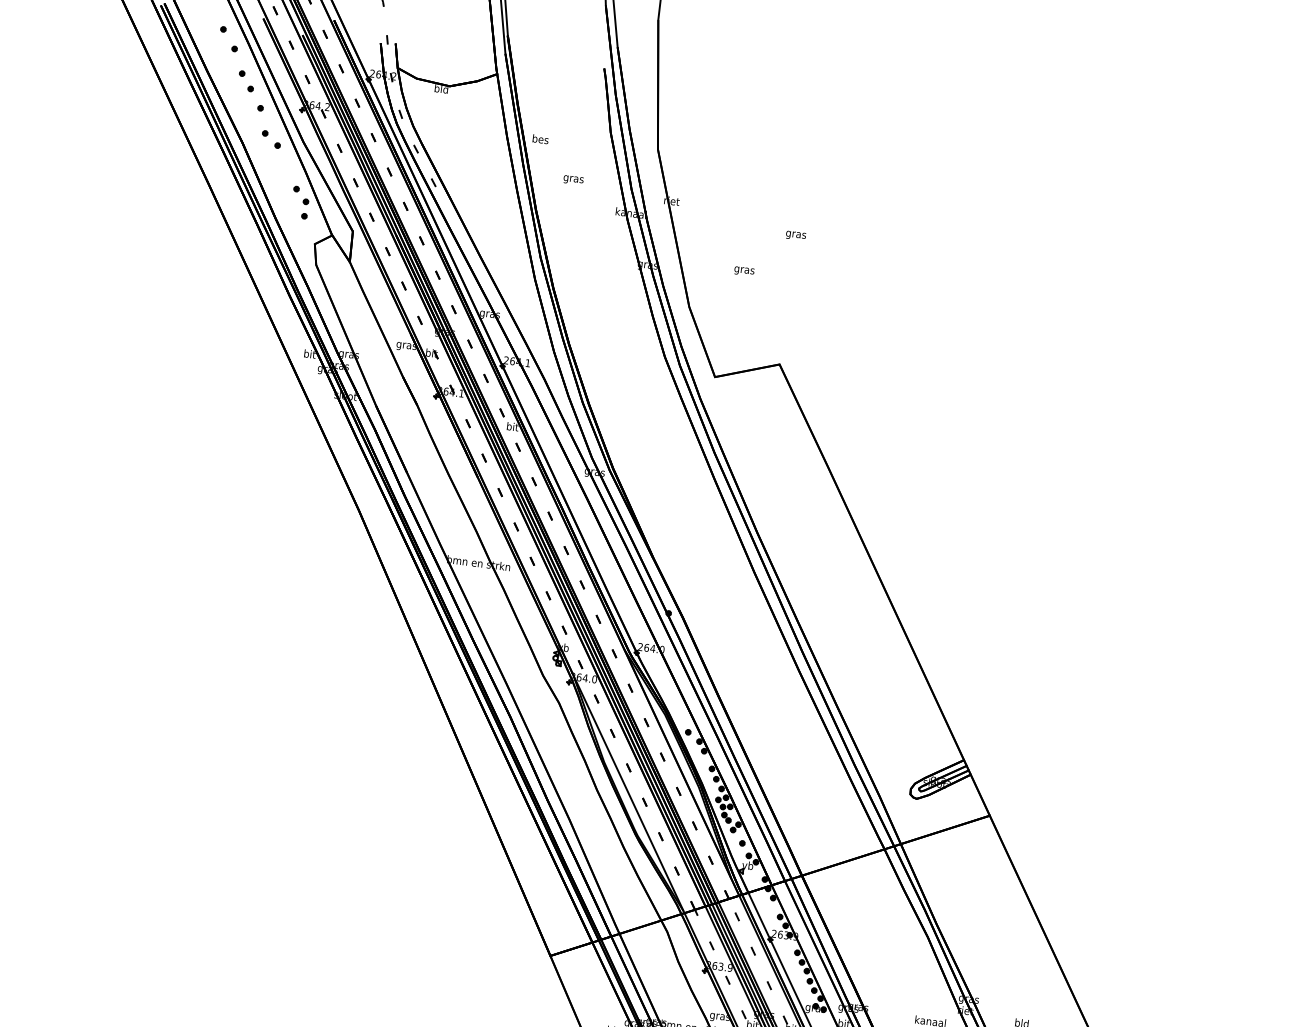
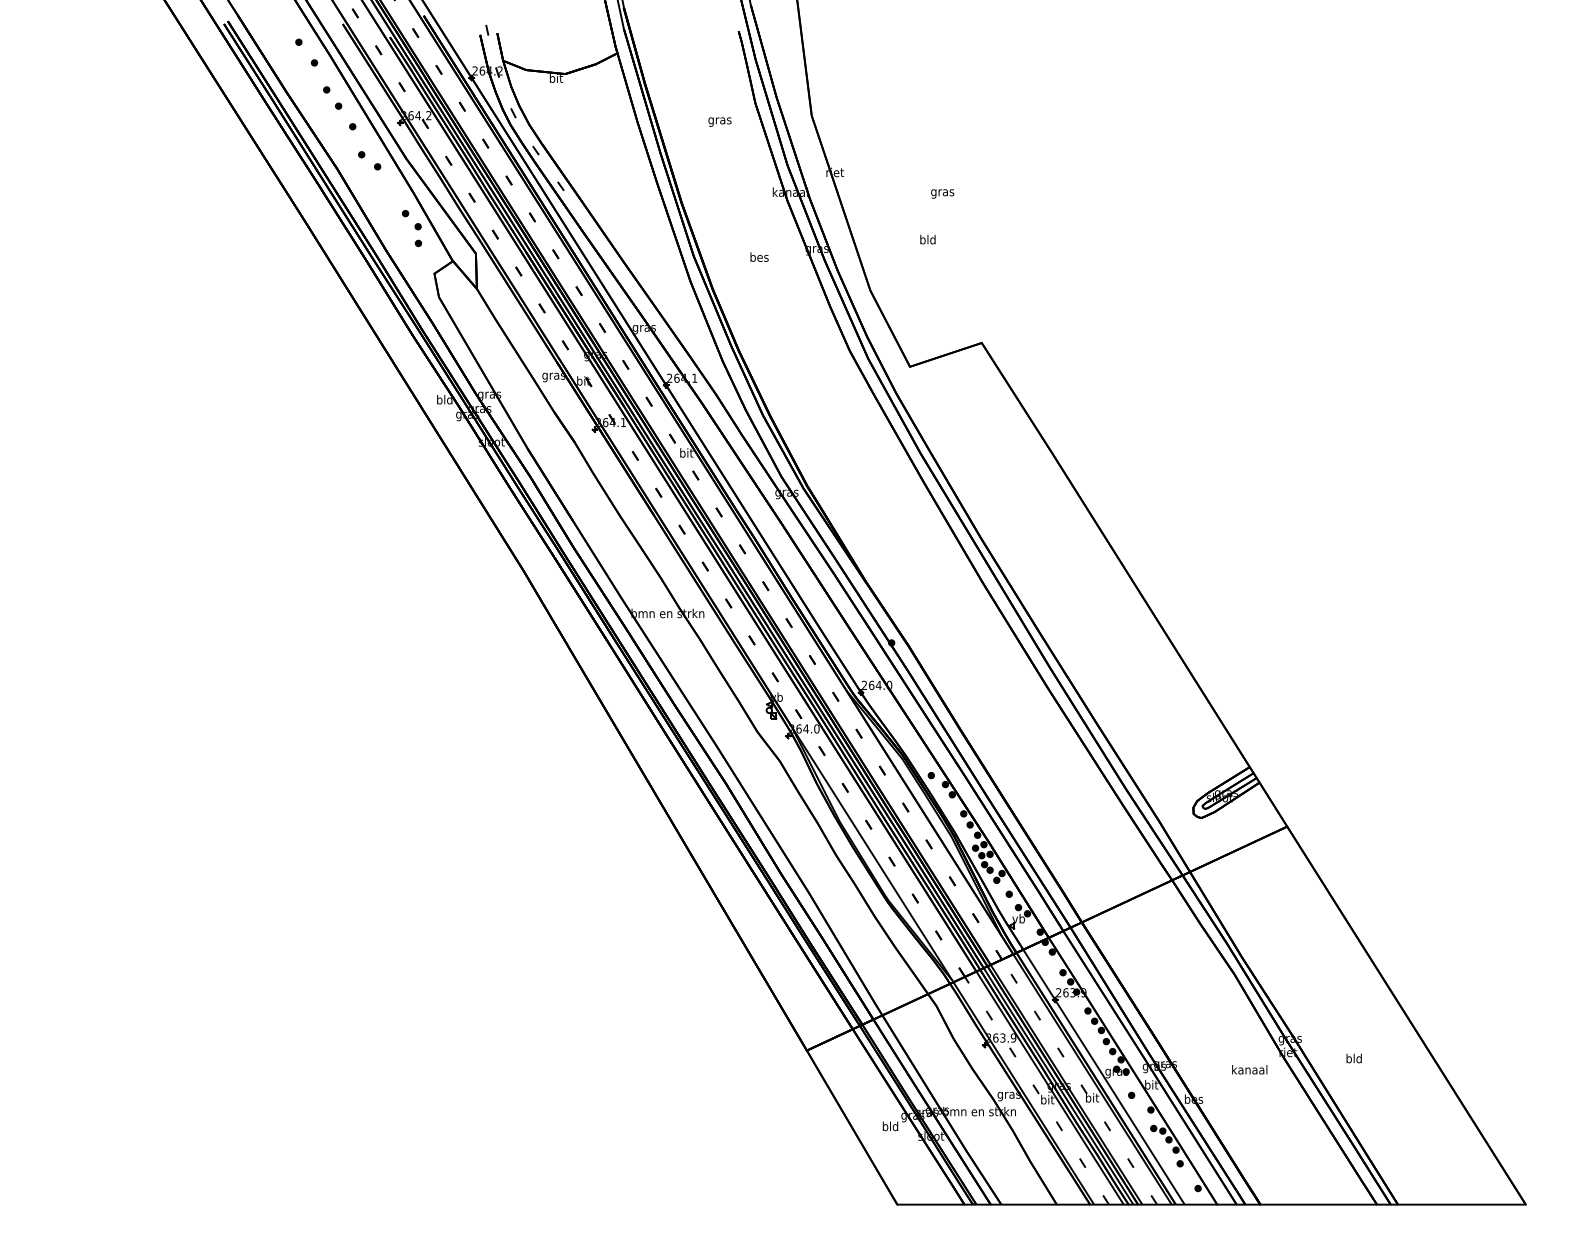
text: (440, 89) -> (555, 78), bld -> bit
text: (540, 138) -> (759, 256), moved
text: (573, 179) -> (719, 121), moved
text: (795, 235) -> (942, 193), moved
text: (744, 270) -> (927, 240), gras -> bld
text: (309, 353) -> (444, 399), bit -> bld

